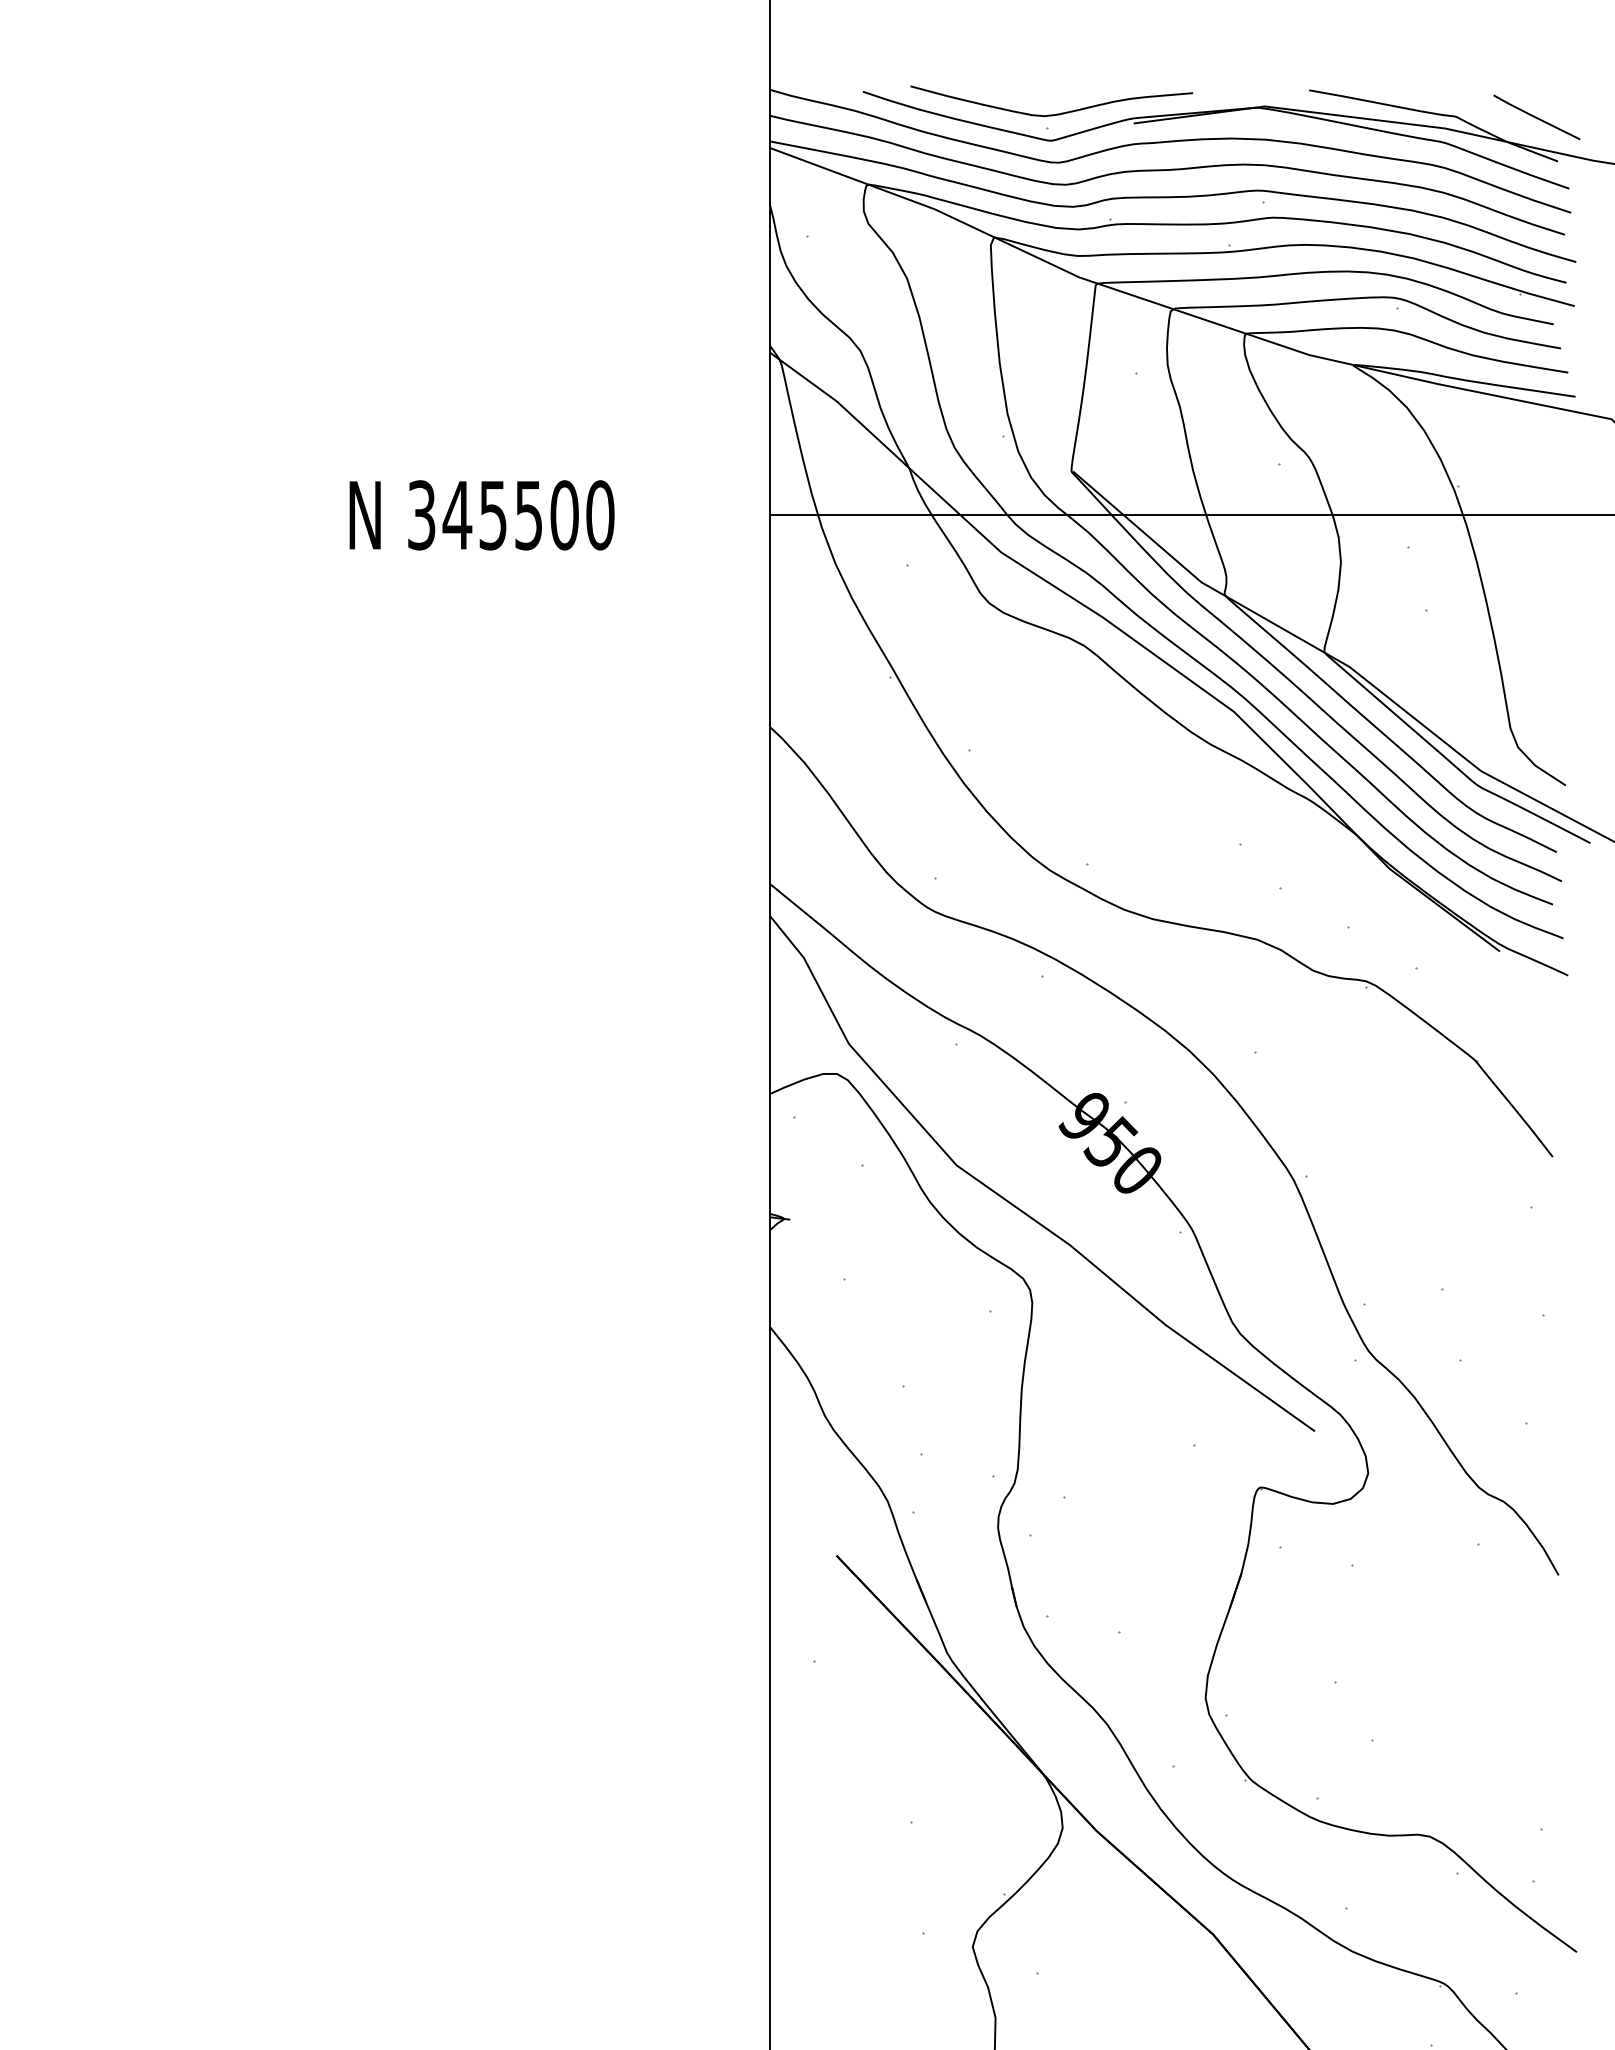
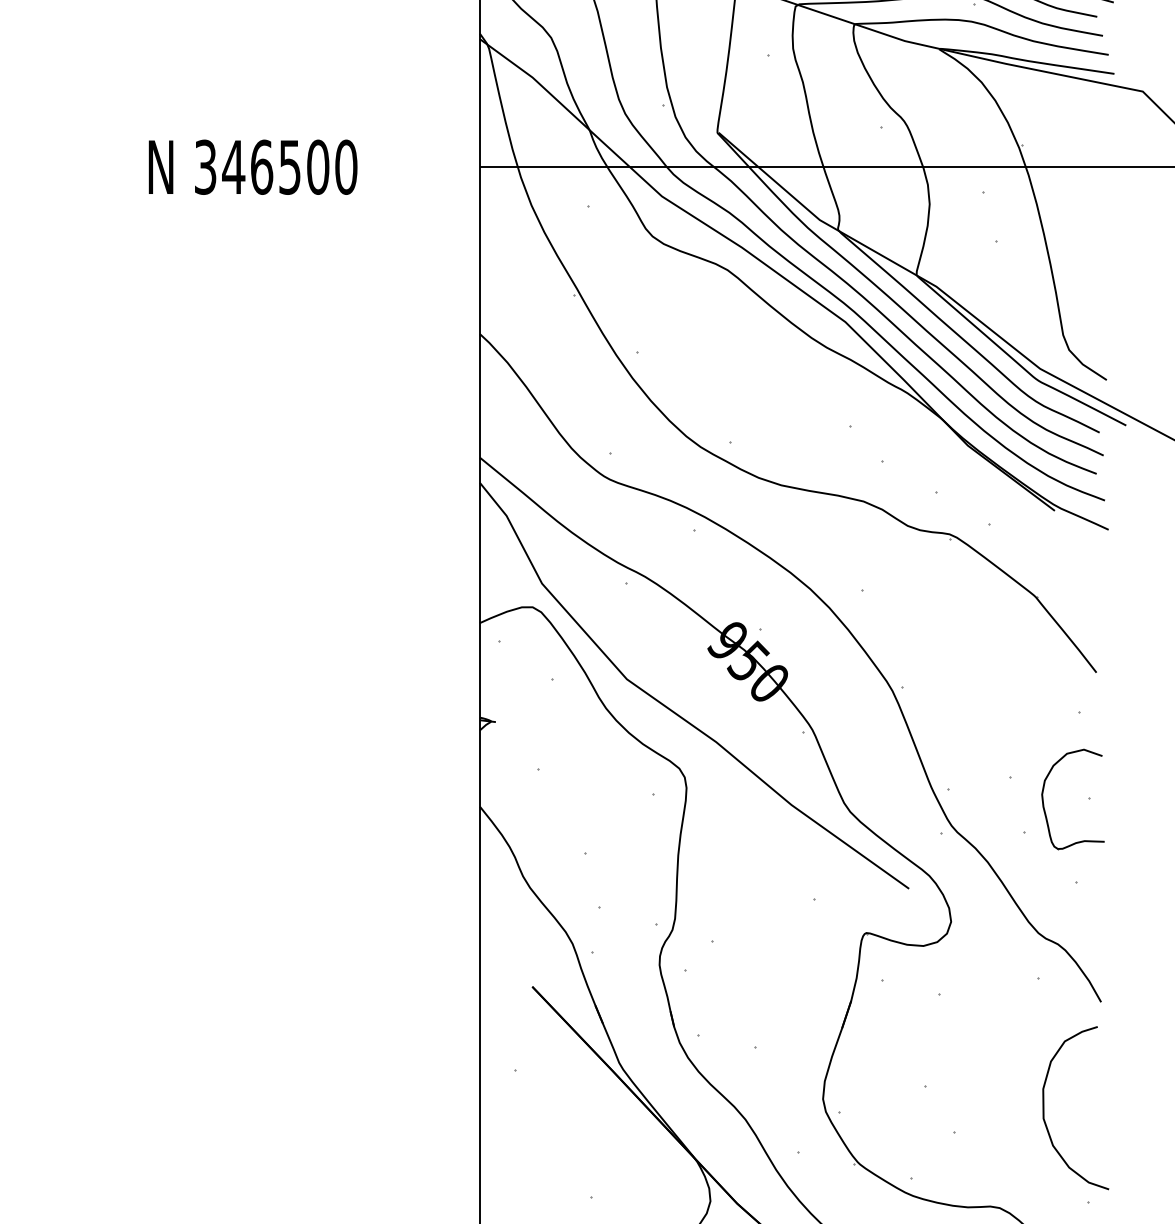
text: (493, 515) -> (262, 167), 345500 -> 346500
part: (1486, 1325) -> (1044, 805), added
curve: (1486, 1709) -> (1044, 1107), added

